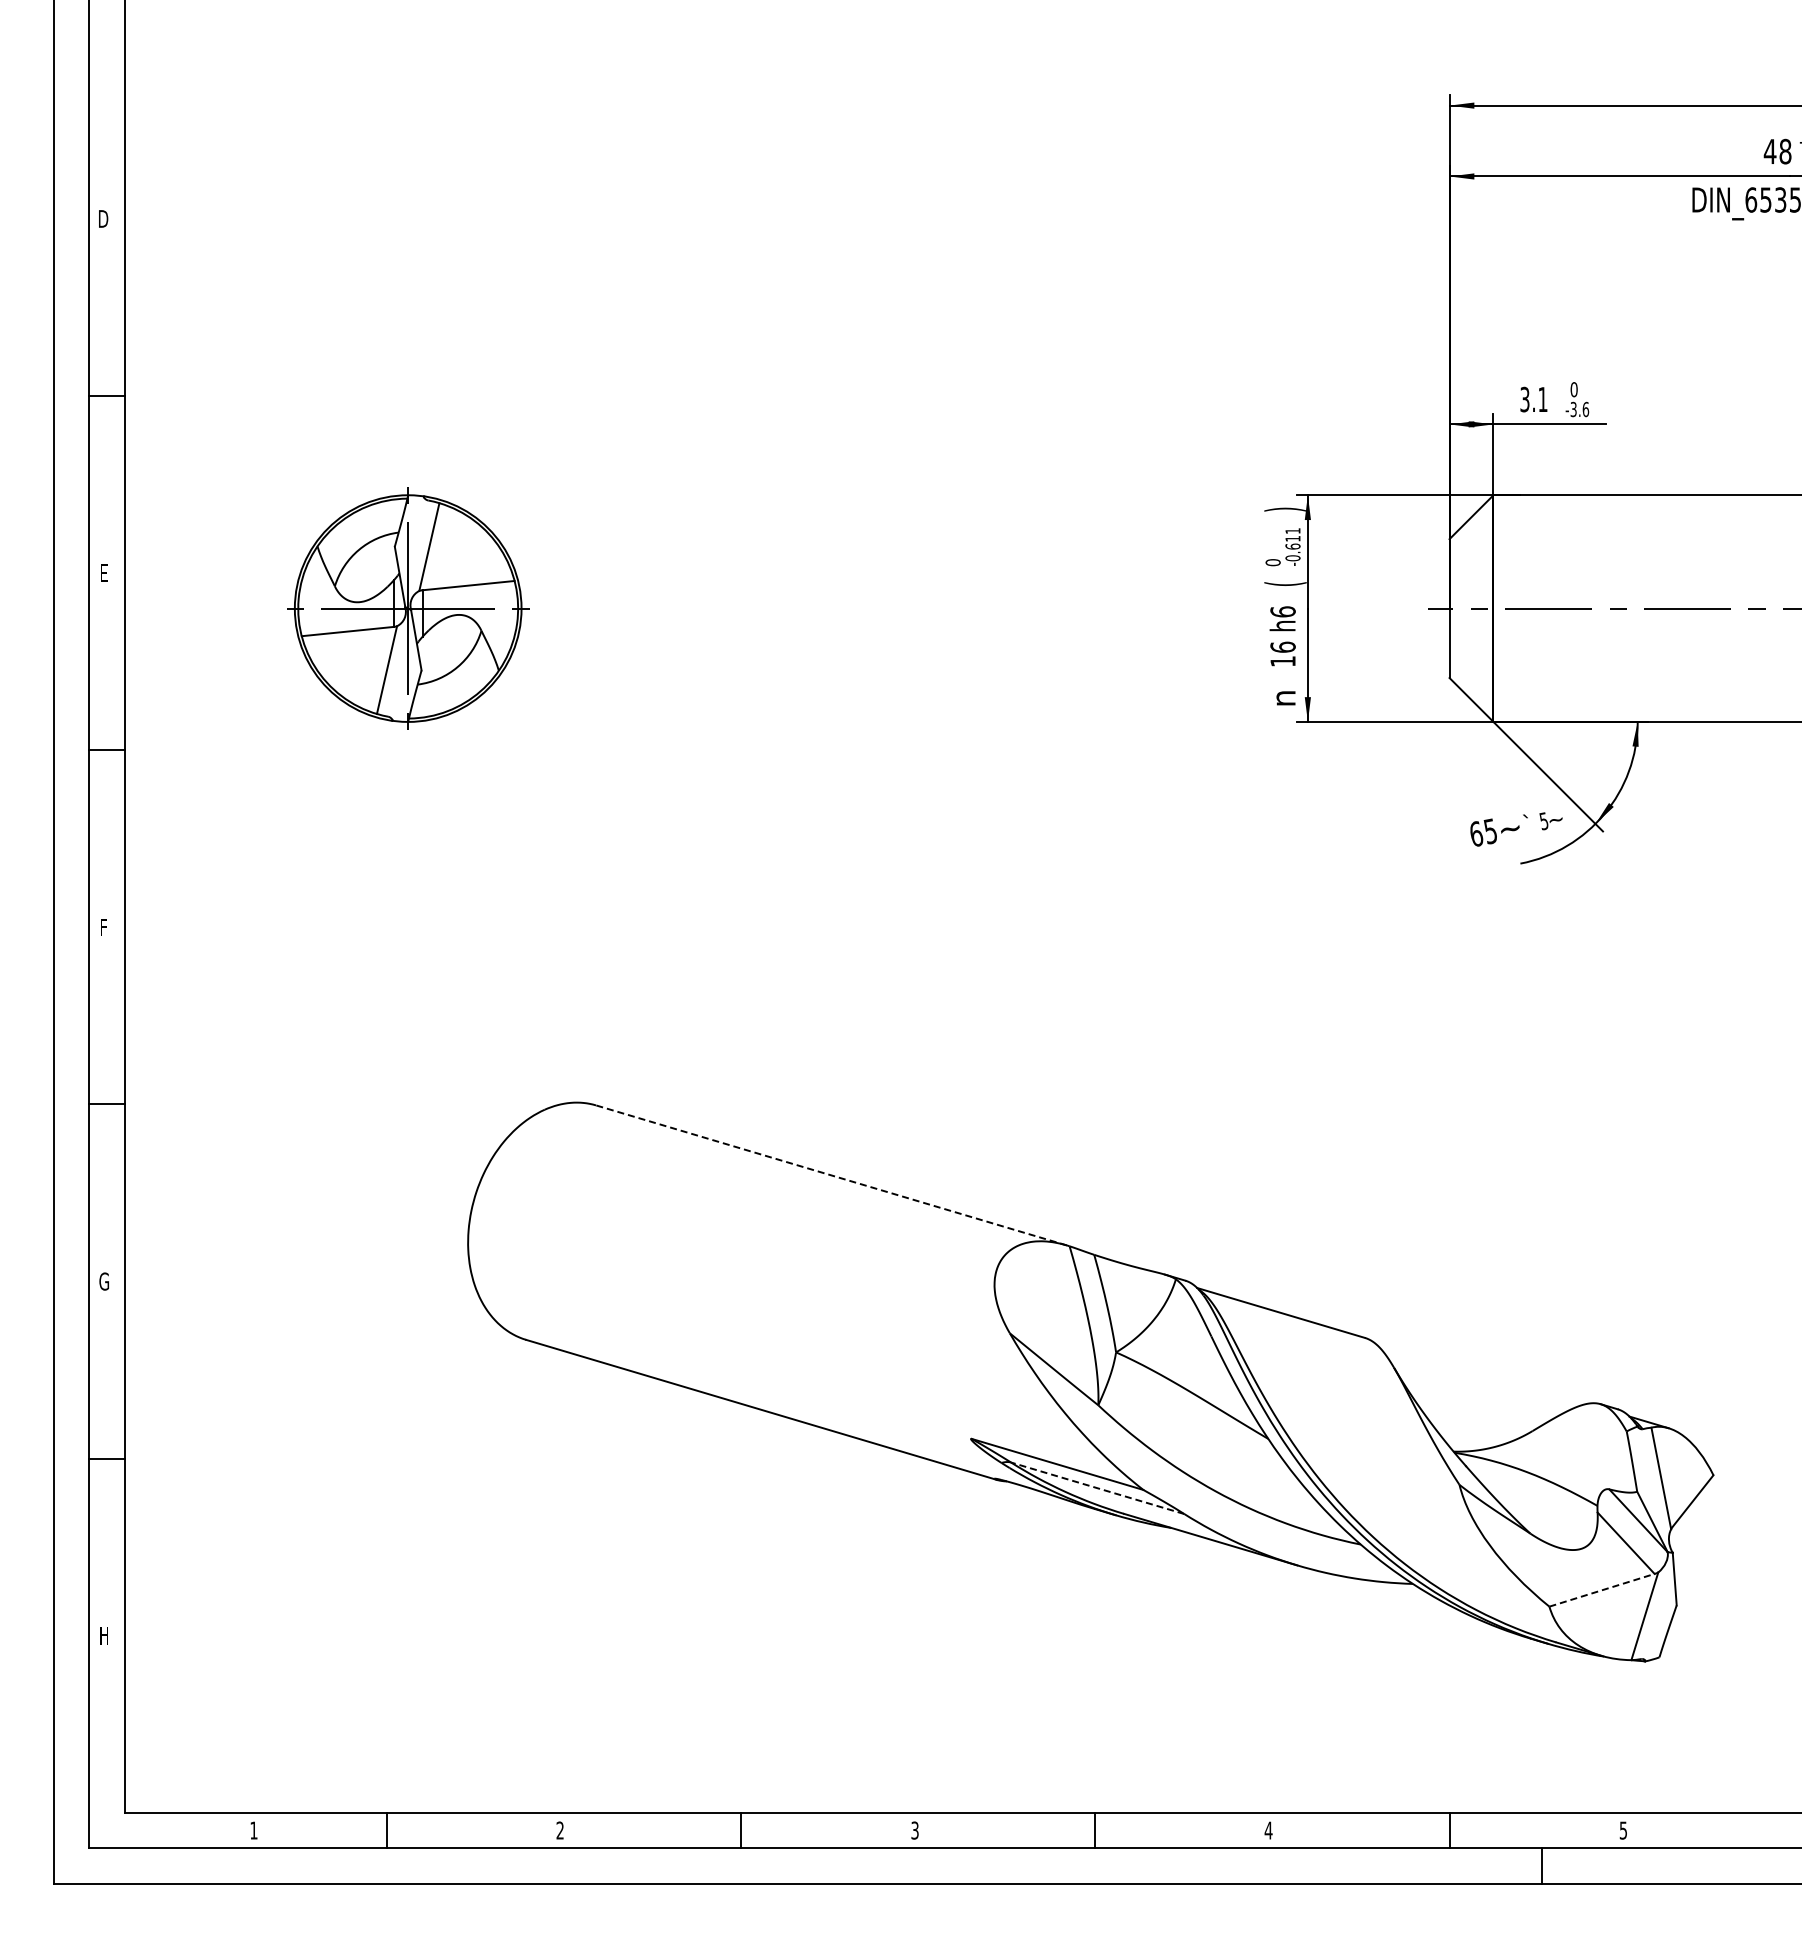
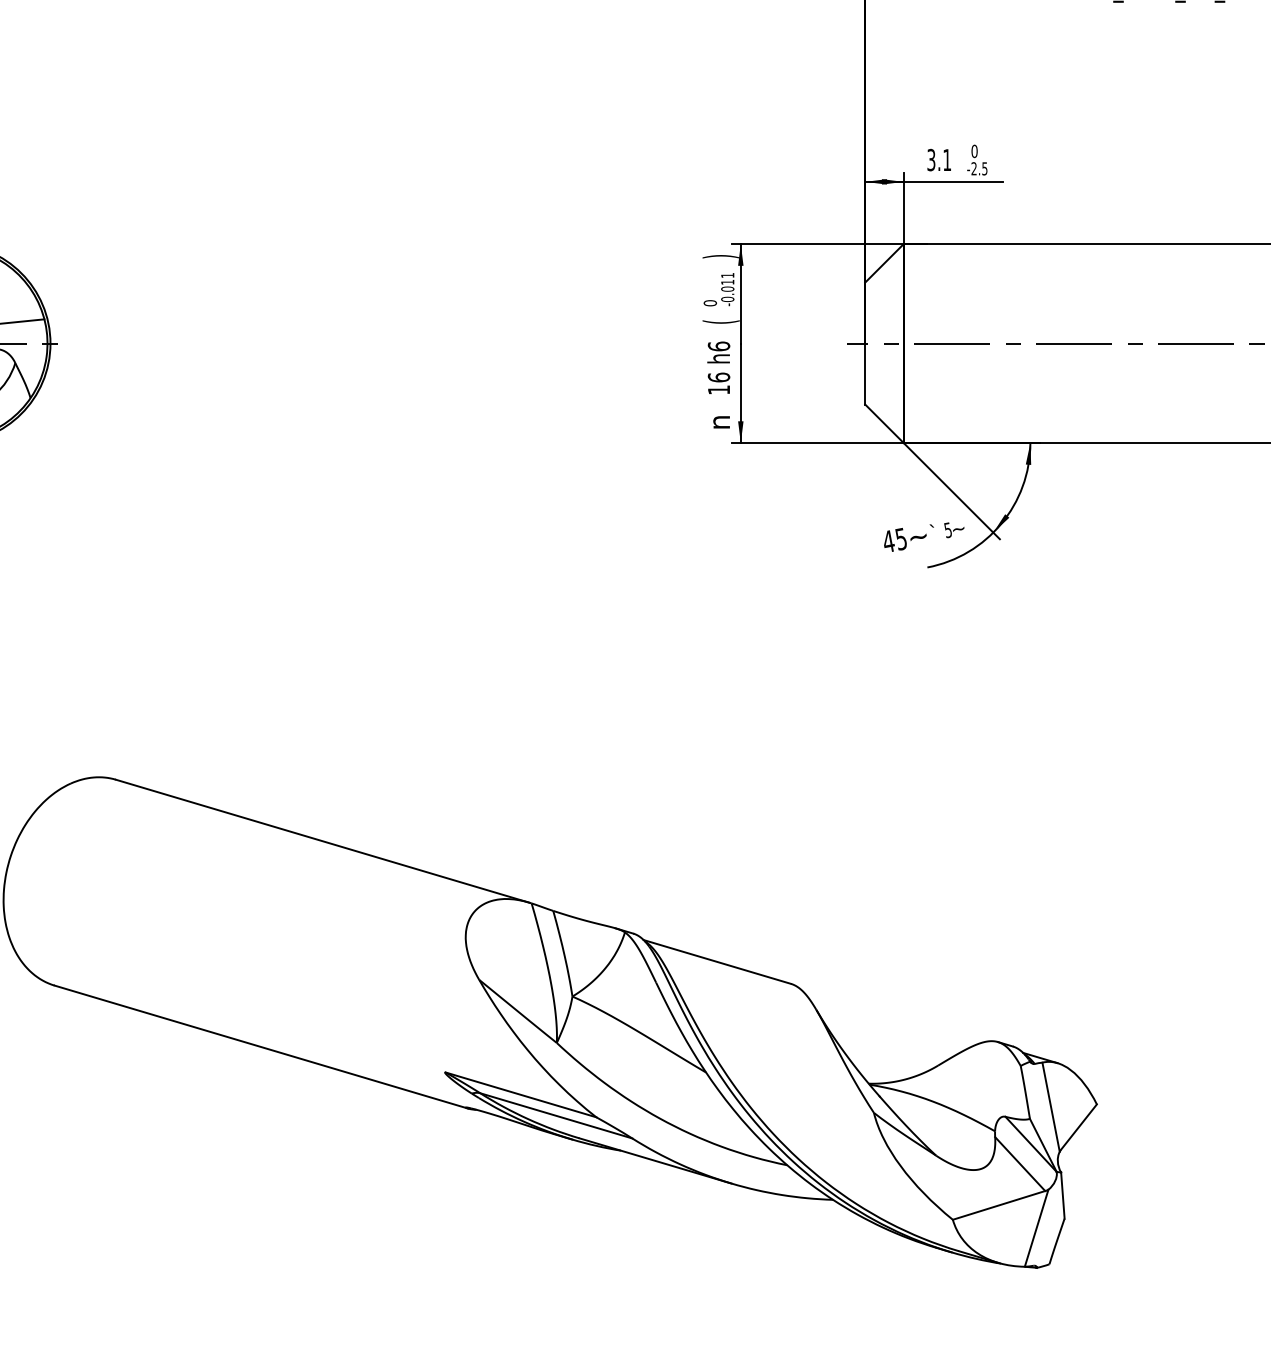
text: (1579, 409) -> (979, 168), -3.6 -> -2.5
text: (1292, 546) -> (727, 289), -0.611 -> -0.011
text: (1476, 833) -> (888, 541), 65 -> 45
line: (831, 1175) -> (322, 841), dashed -> solid
line: (1097, 1488) -> (556, 1116), dashed -> solid
line: (1602, 1590) -> (999, 1205), dashed -> solid

